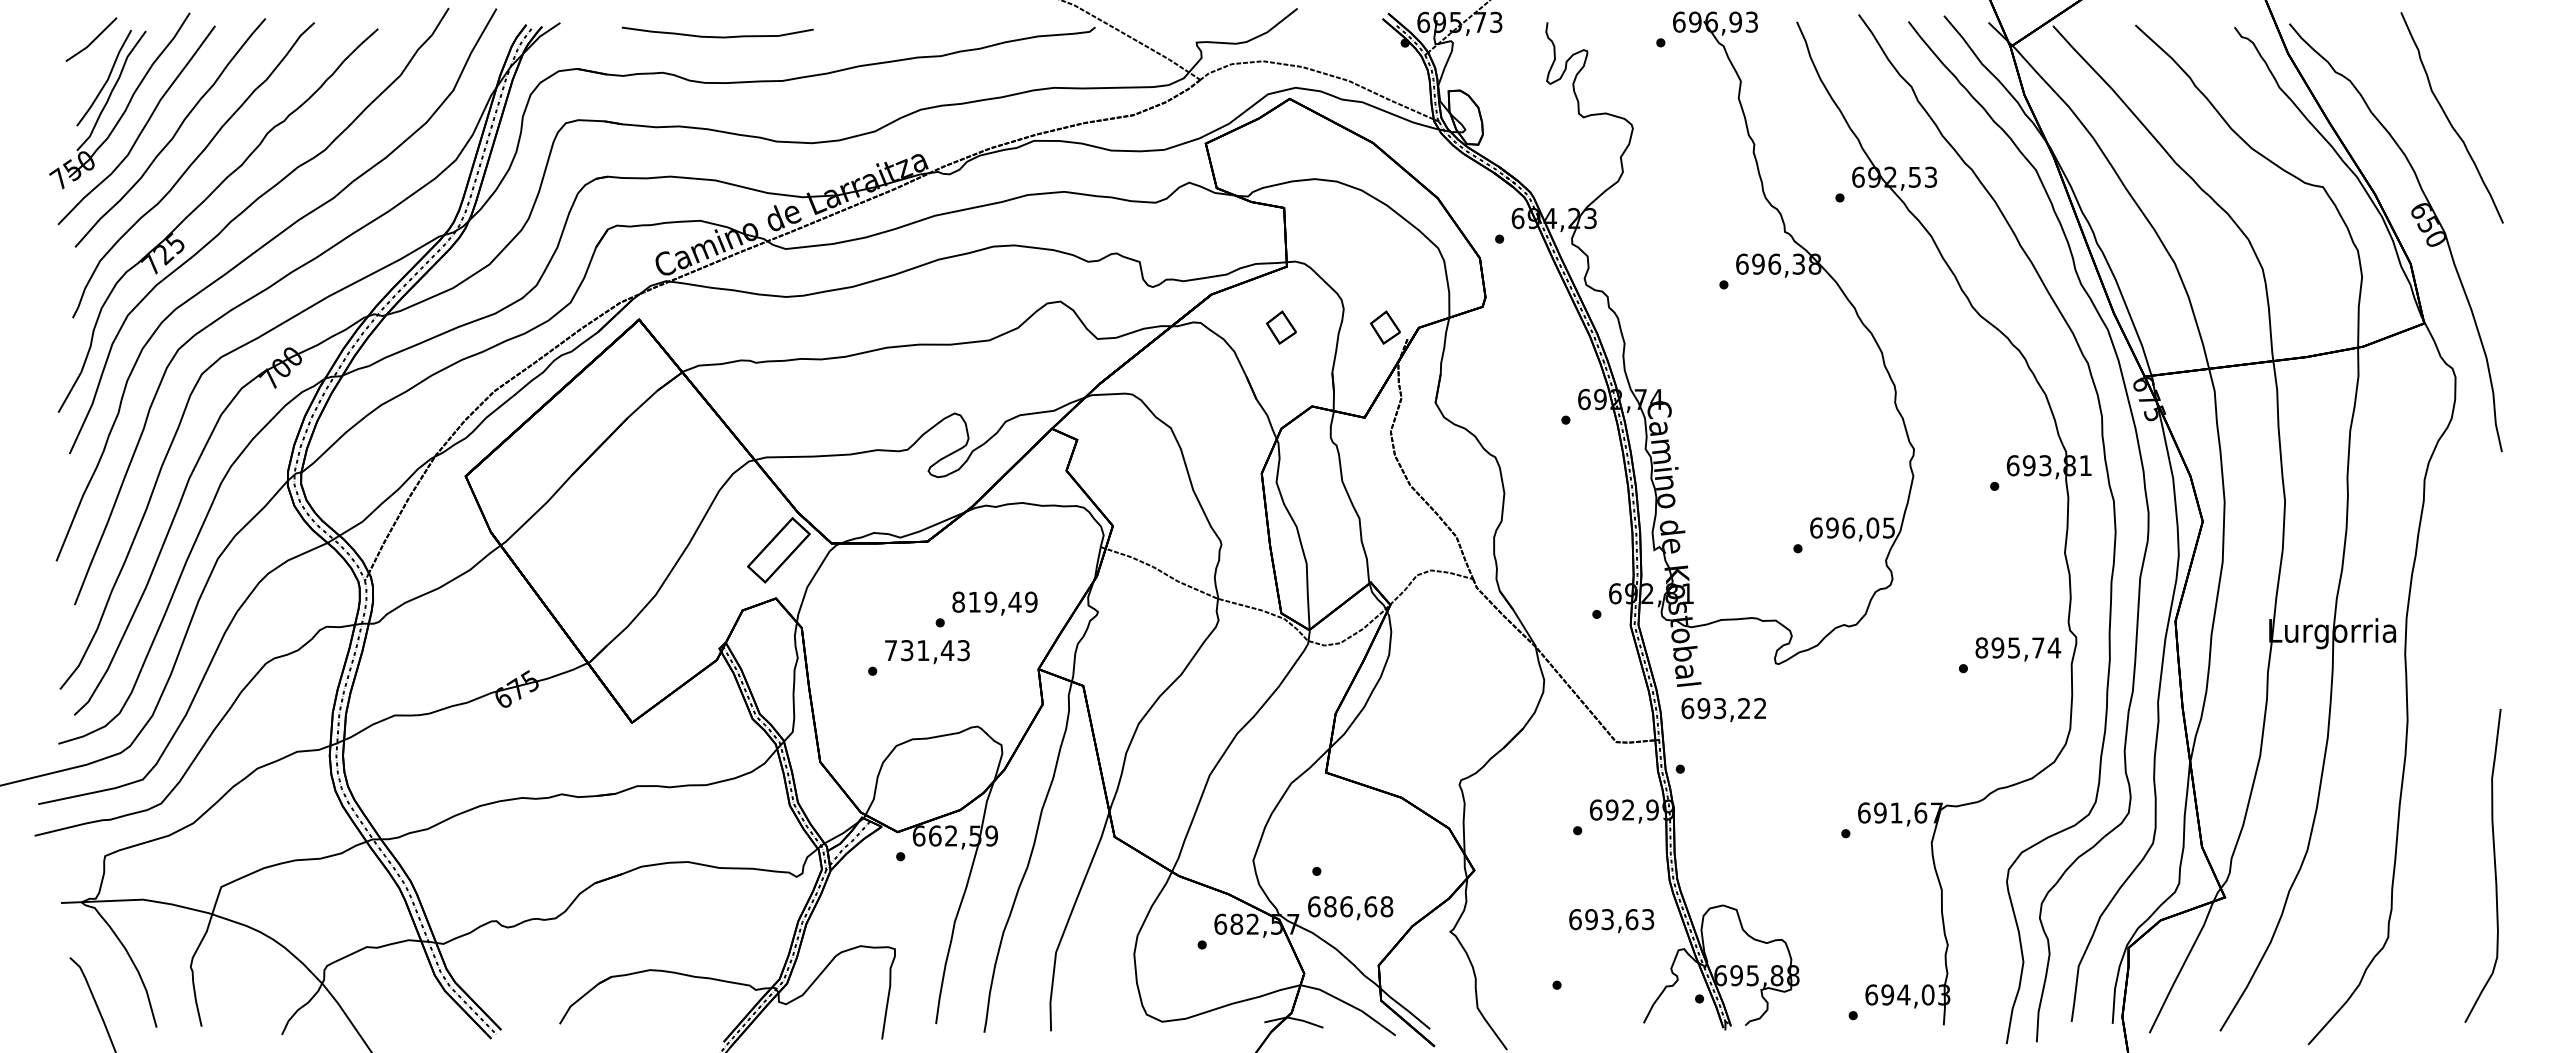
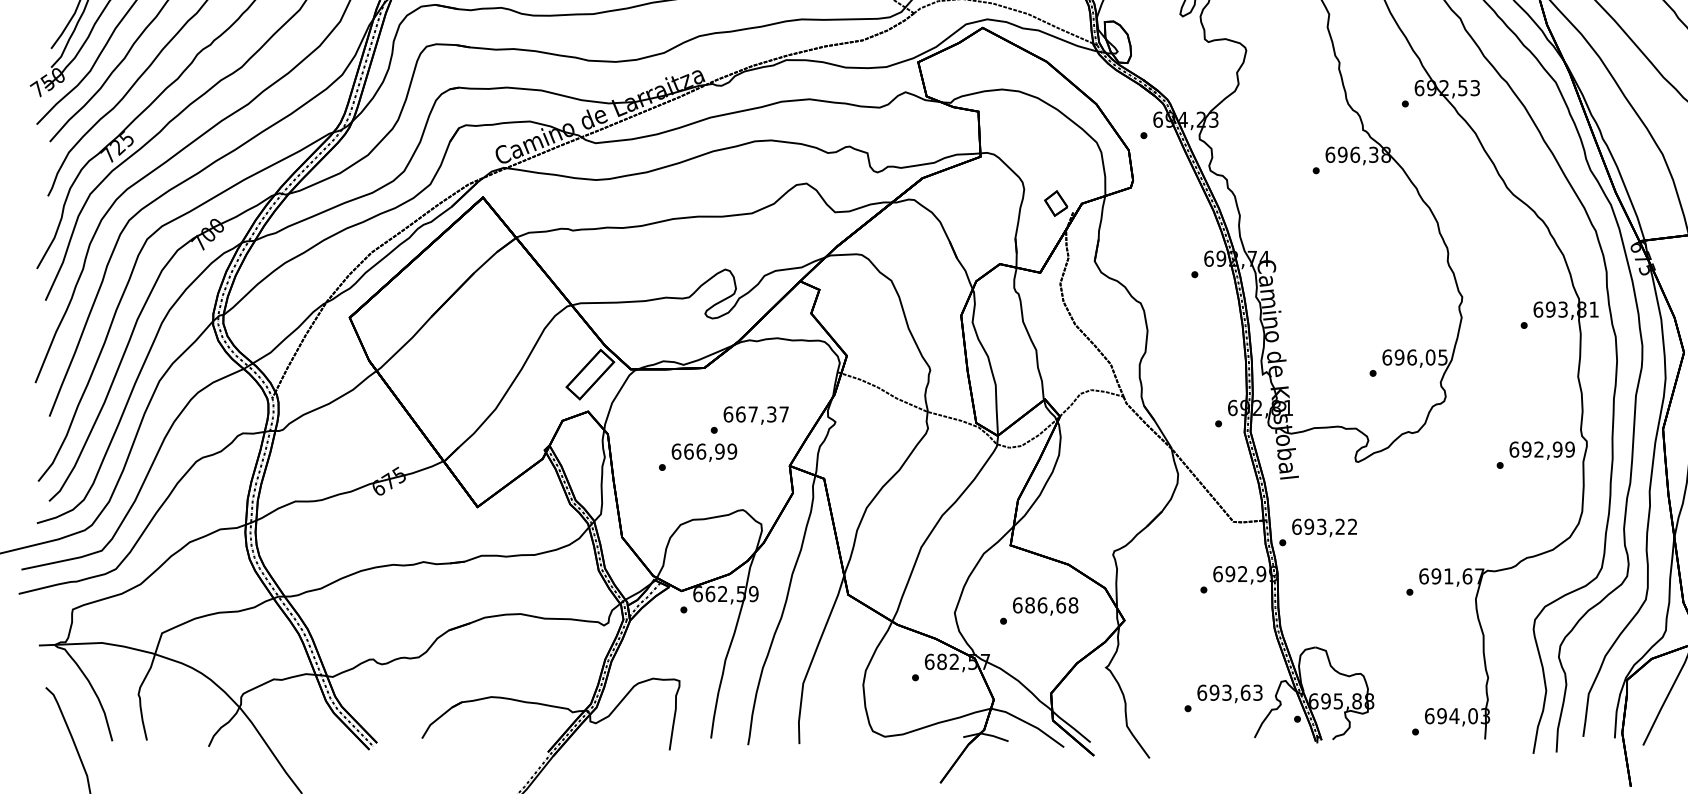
part: (1281, 327) -> (976, 203), removed
text: (994, 601) -> (755, 413), 819,49 -> 667,37
text: (2018, 647) -> (1542, 449), 895,74 -> 692,99
text: (927, 650) -> (704, 451), 731,43 -> 666,99
text: (1723, 709) -> (1324, 527), moved
text: (1350, 908) -> (1045, 606), moved
text: (1611, 921) -> (1229, 694), moved

